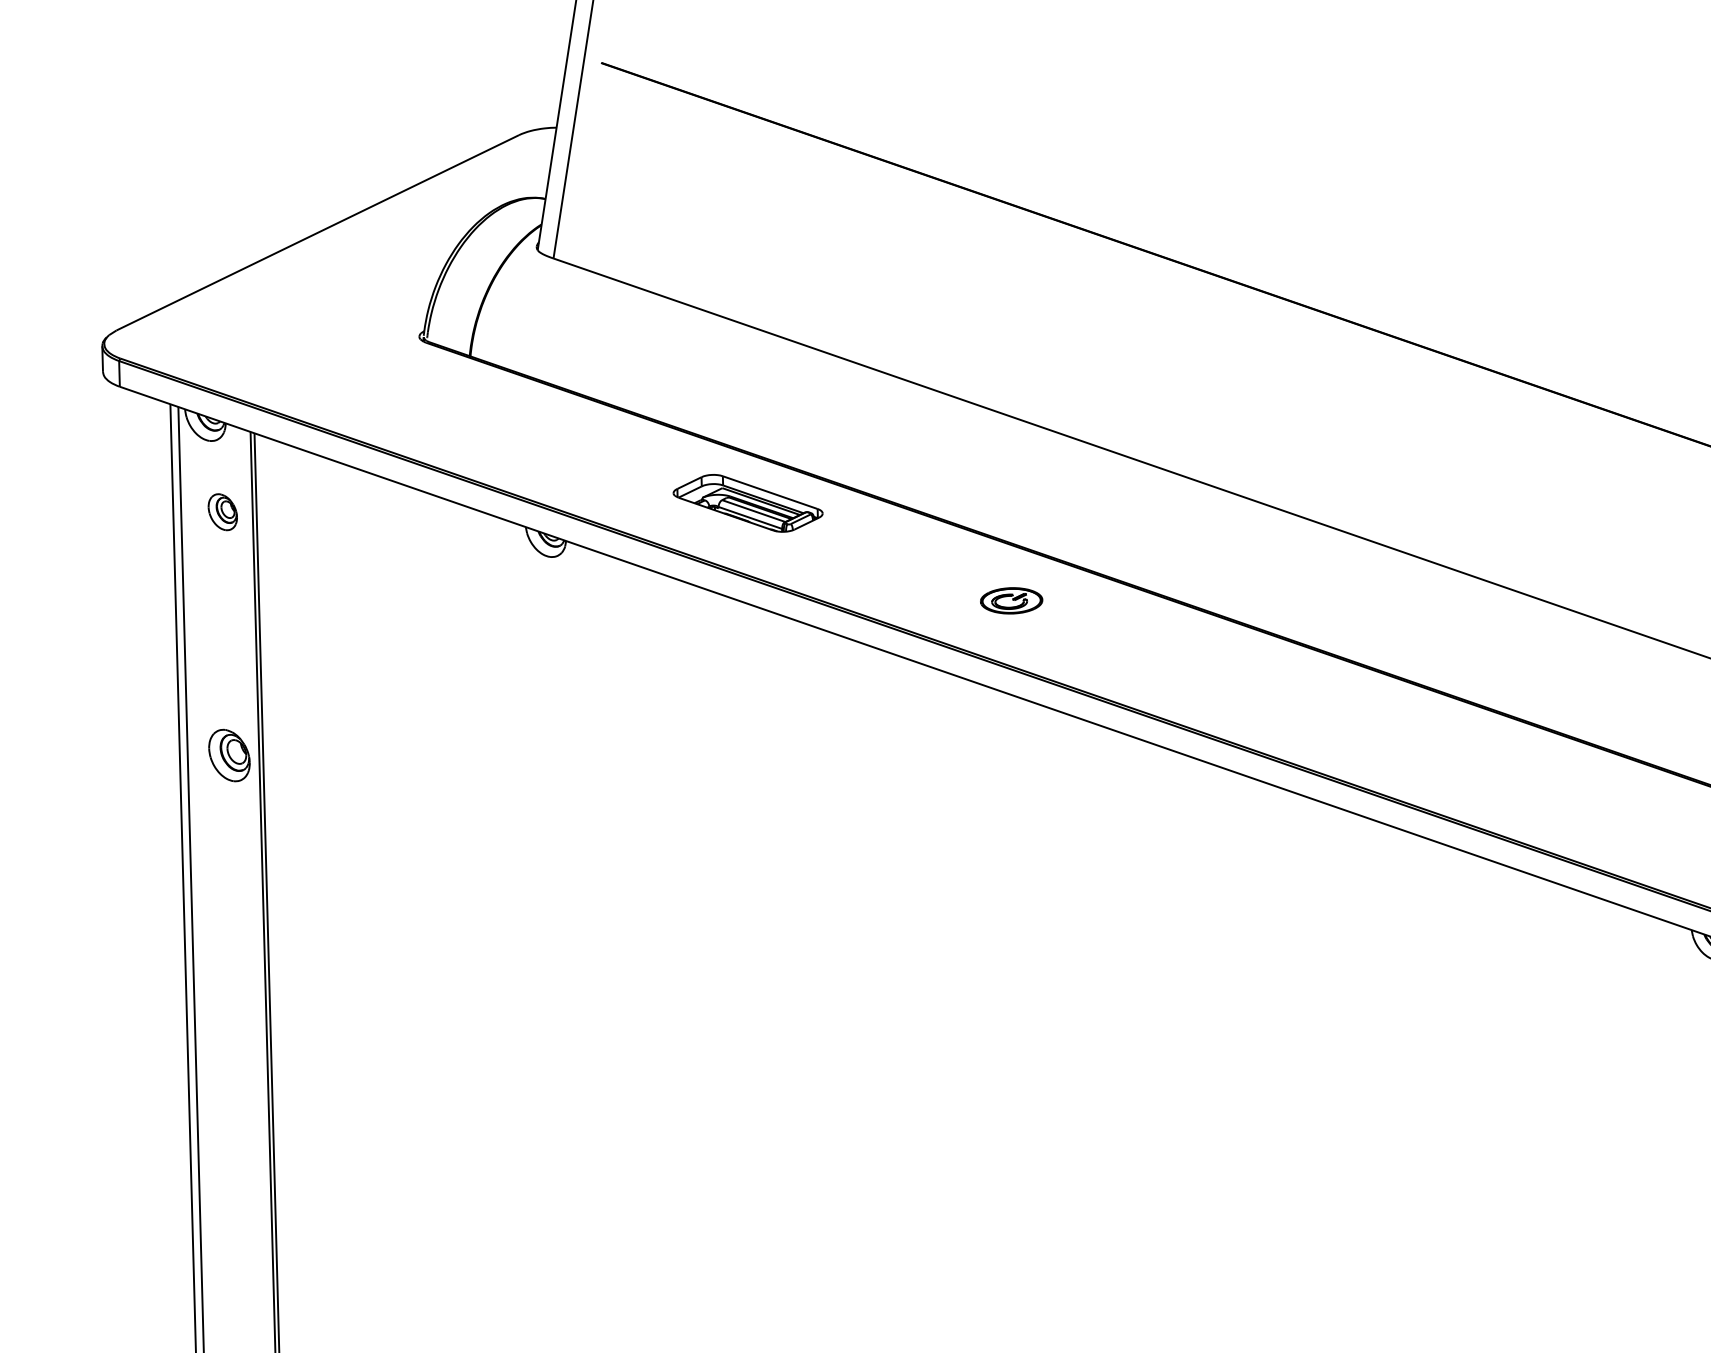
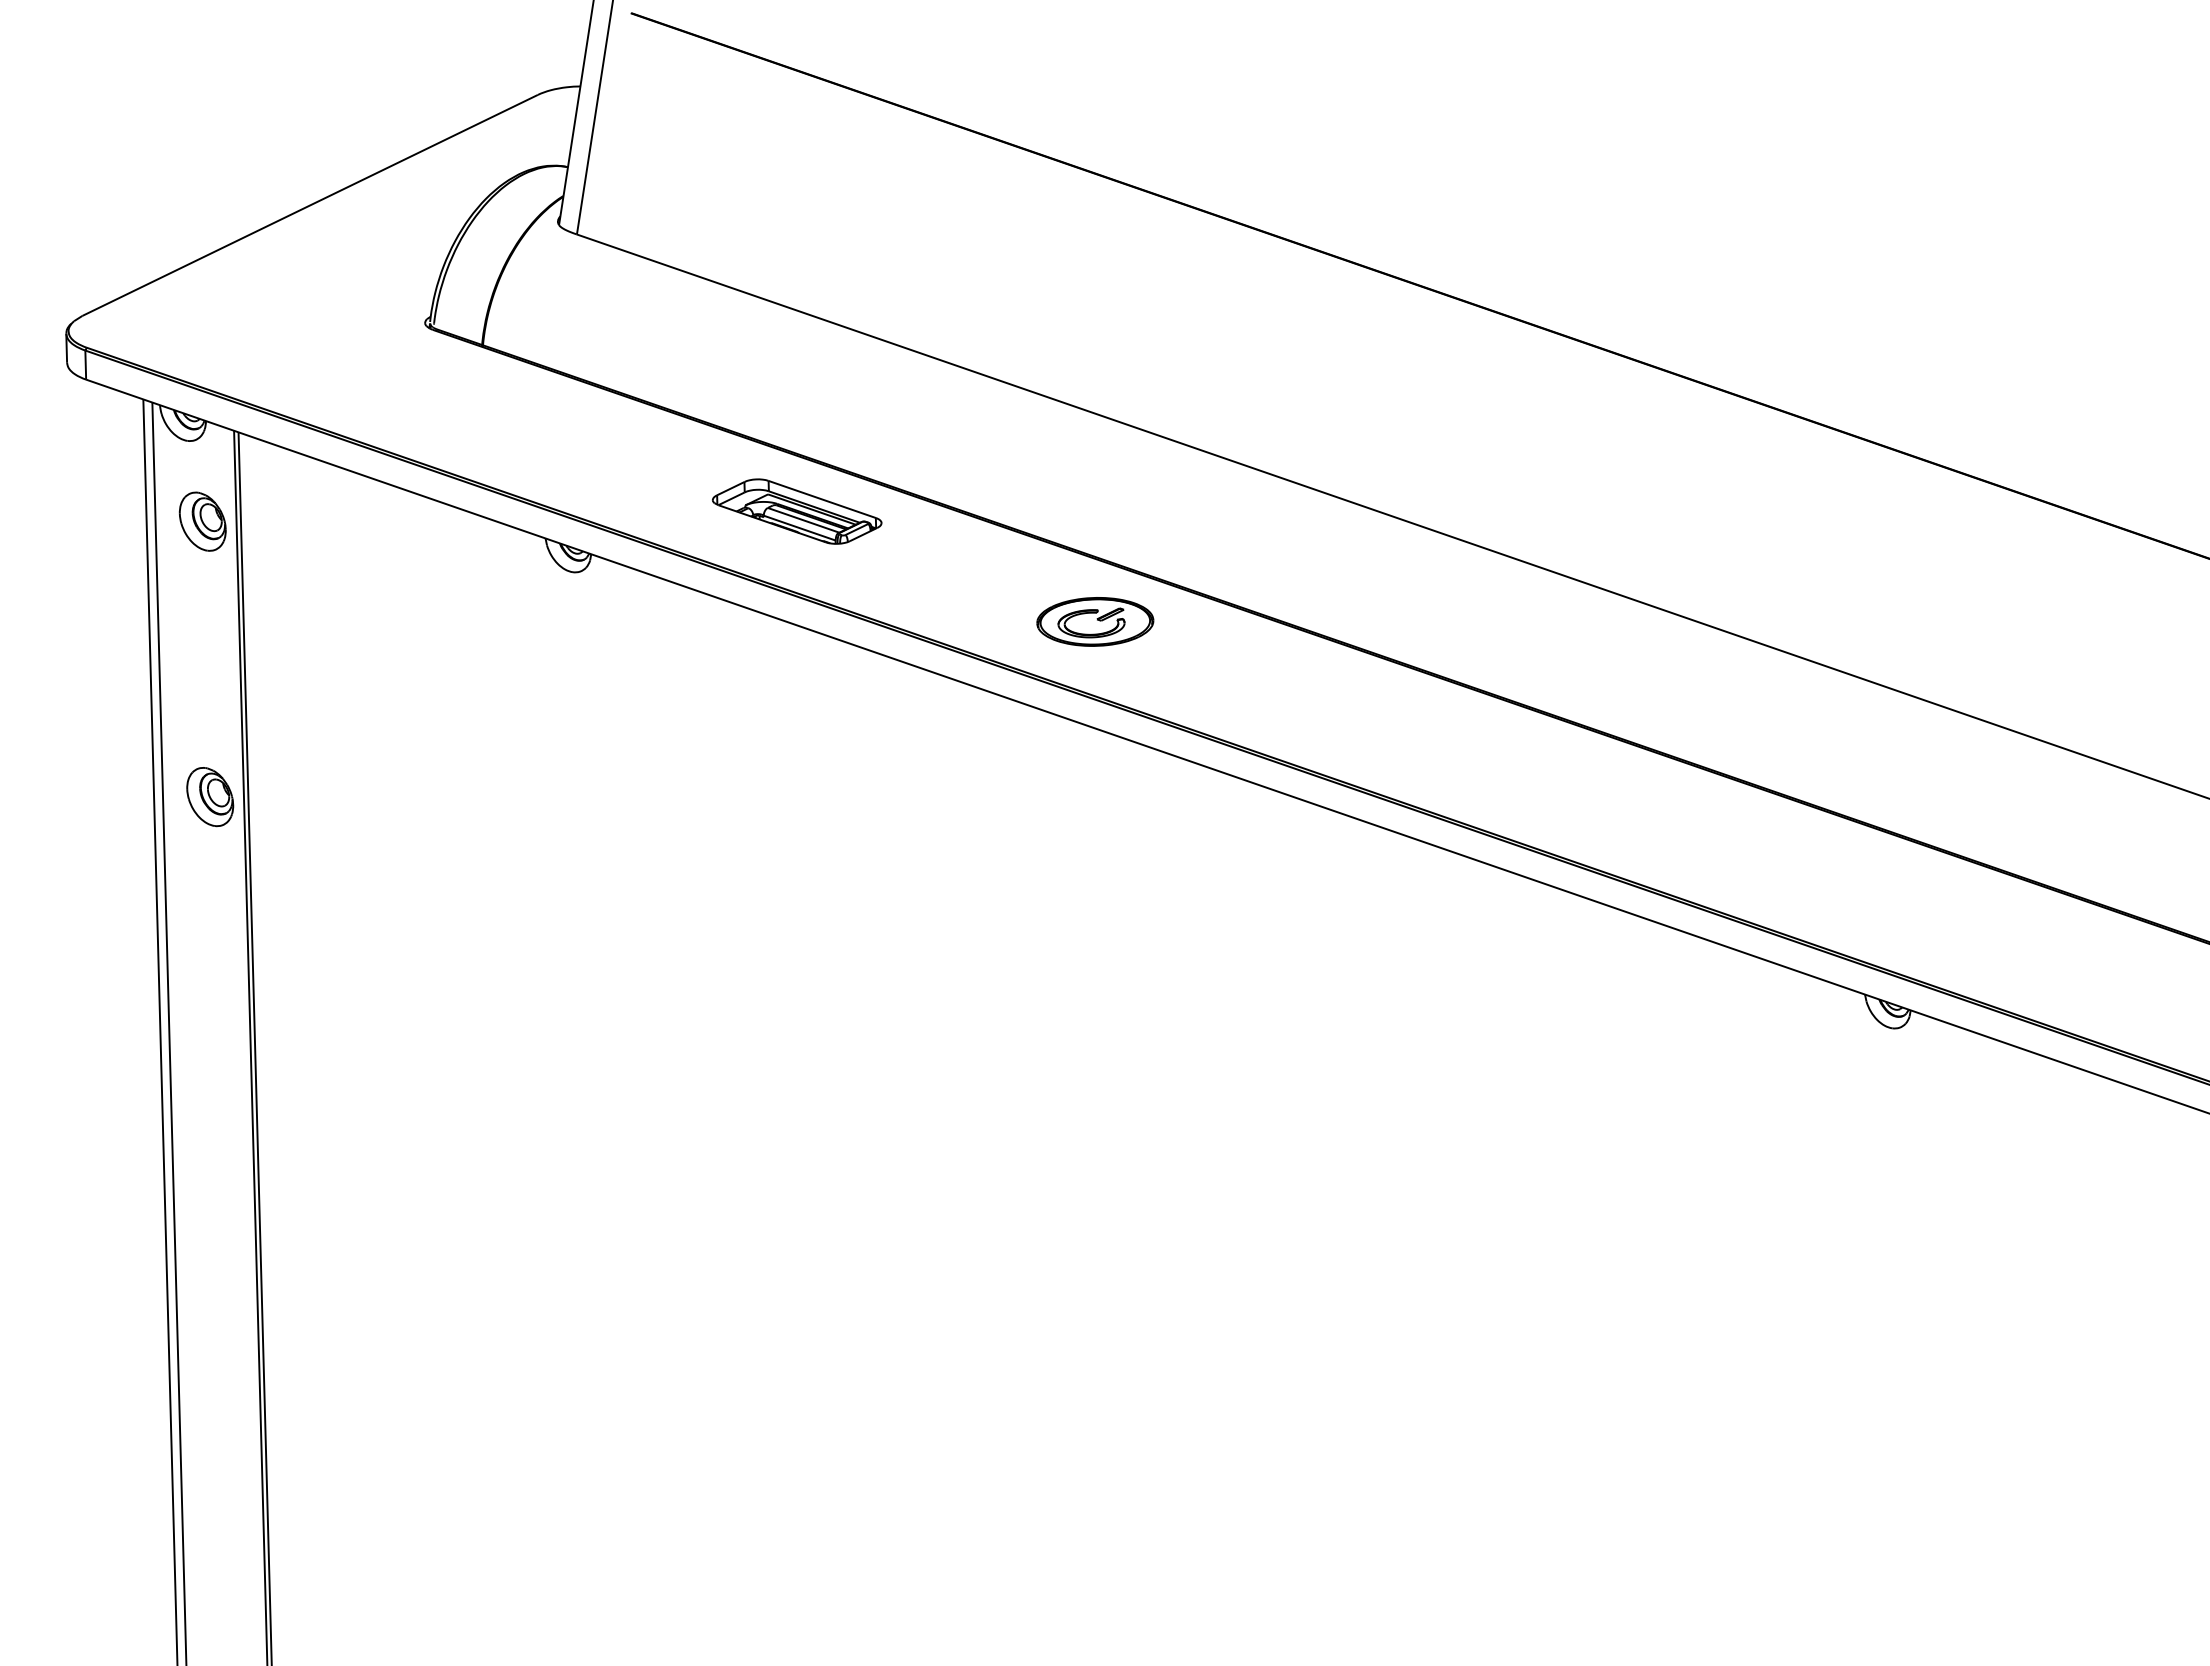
part: (222, 512) -> (202, 521), size x1.43
part: (1011, 600) -> (1095, 621), size x1.67

